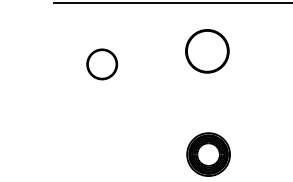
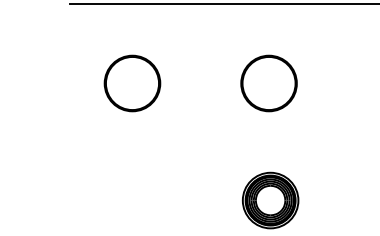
part: (206, 51) -> (268, 83), moved
part: (102, 64) -> (132, 83), size x1.43

